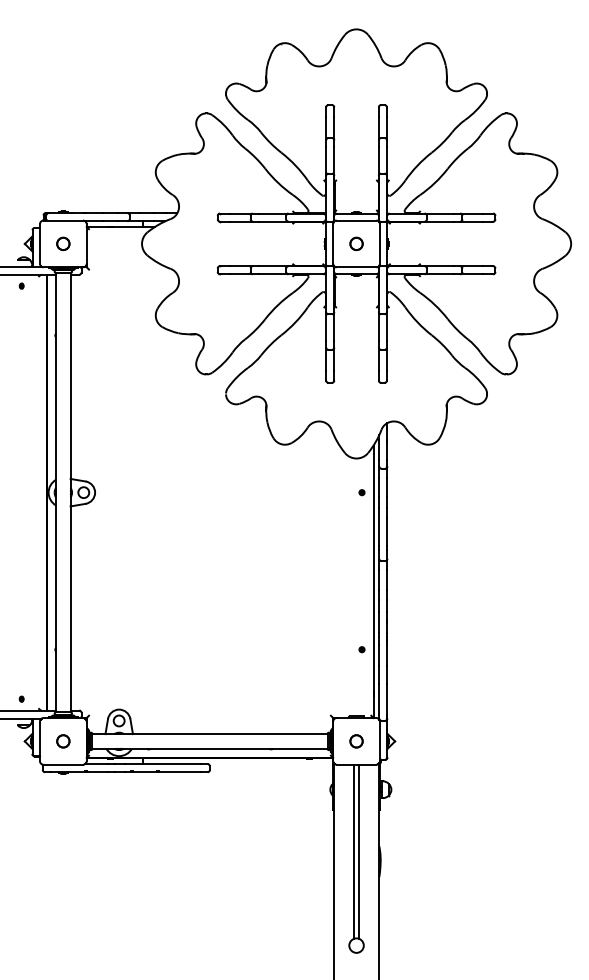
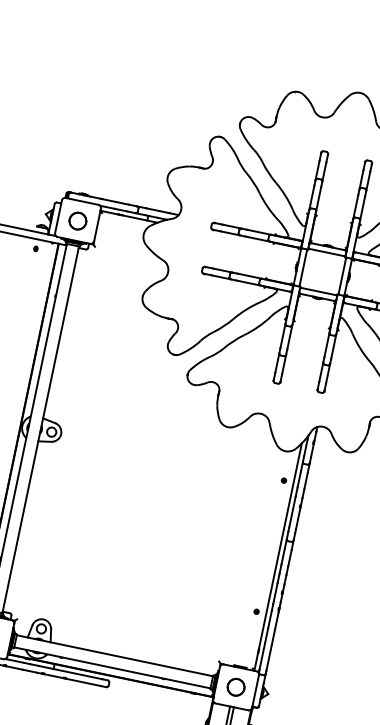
circle: (63, 243) -> (78, 220), size x1.6
circle: (356, 243) -> (322, 271), removed
circle: (356, 741) -> (236, 687), size x1.6

